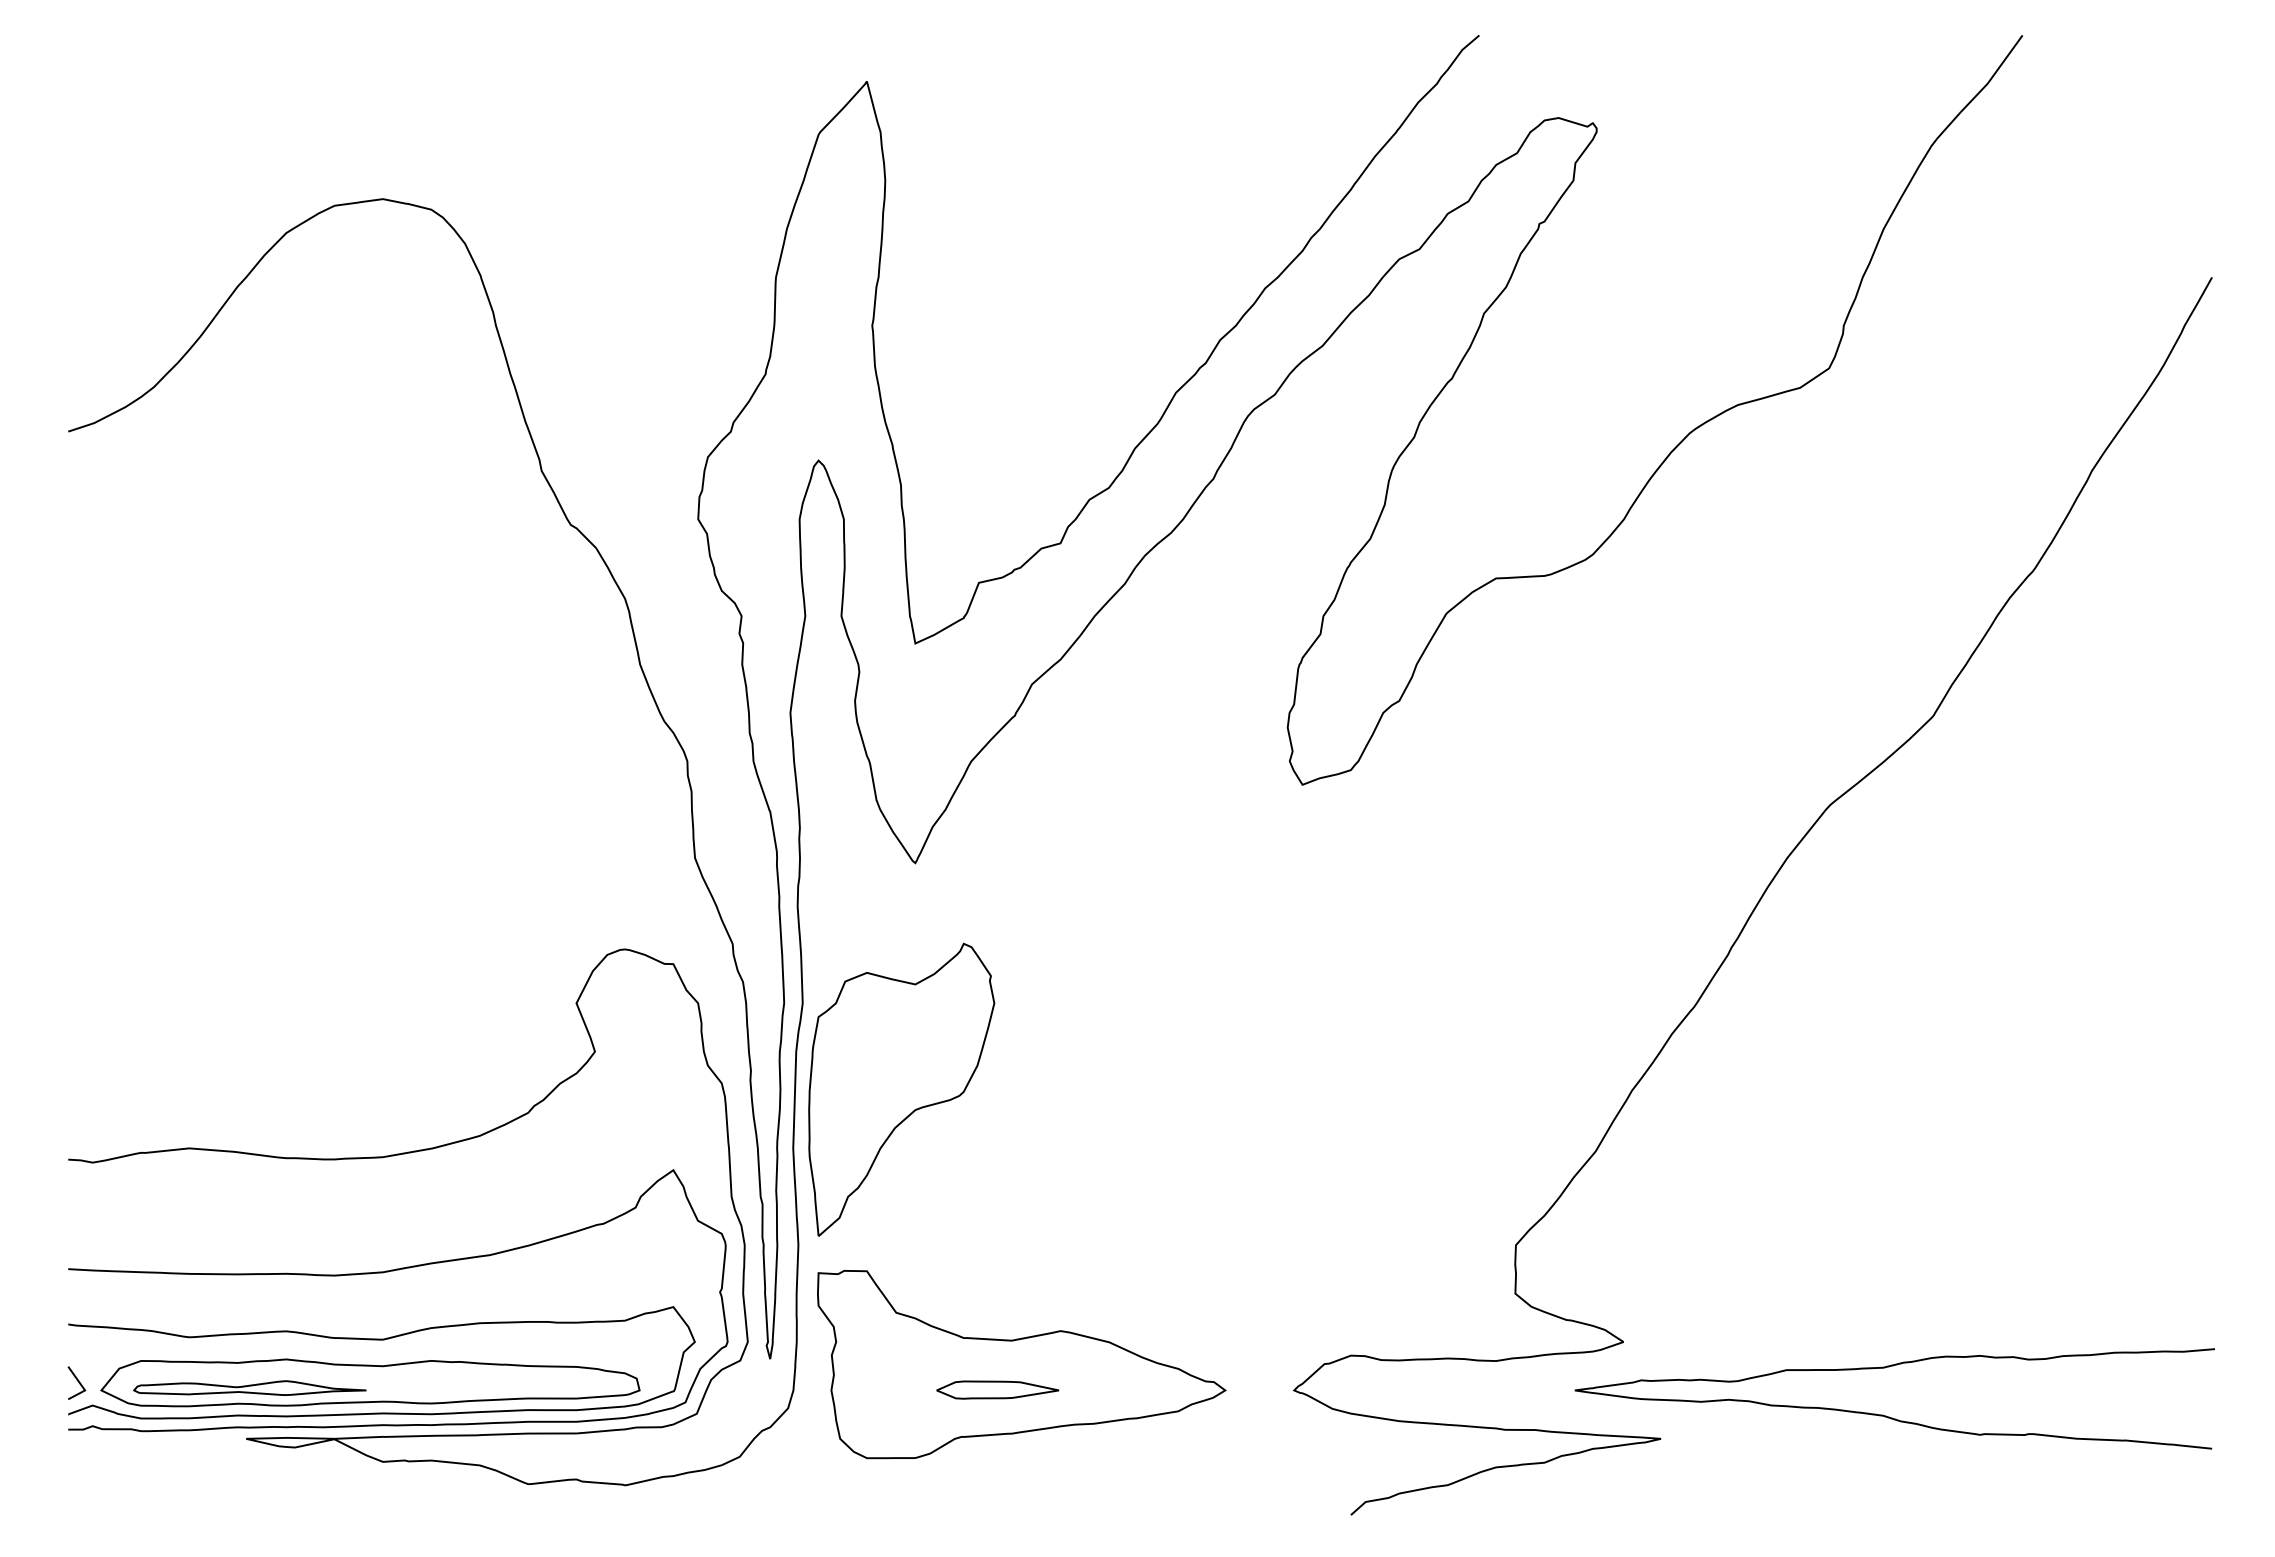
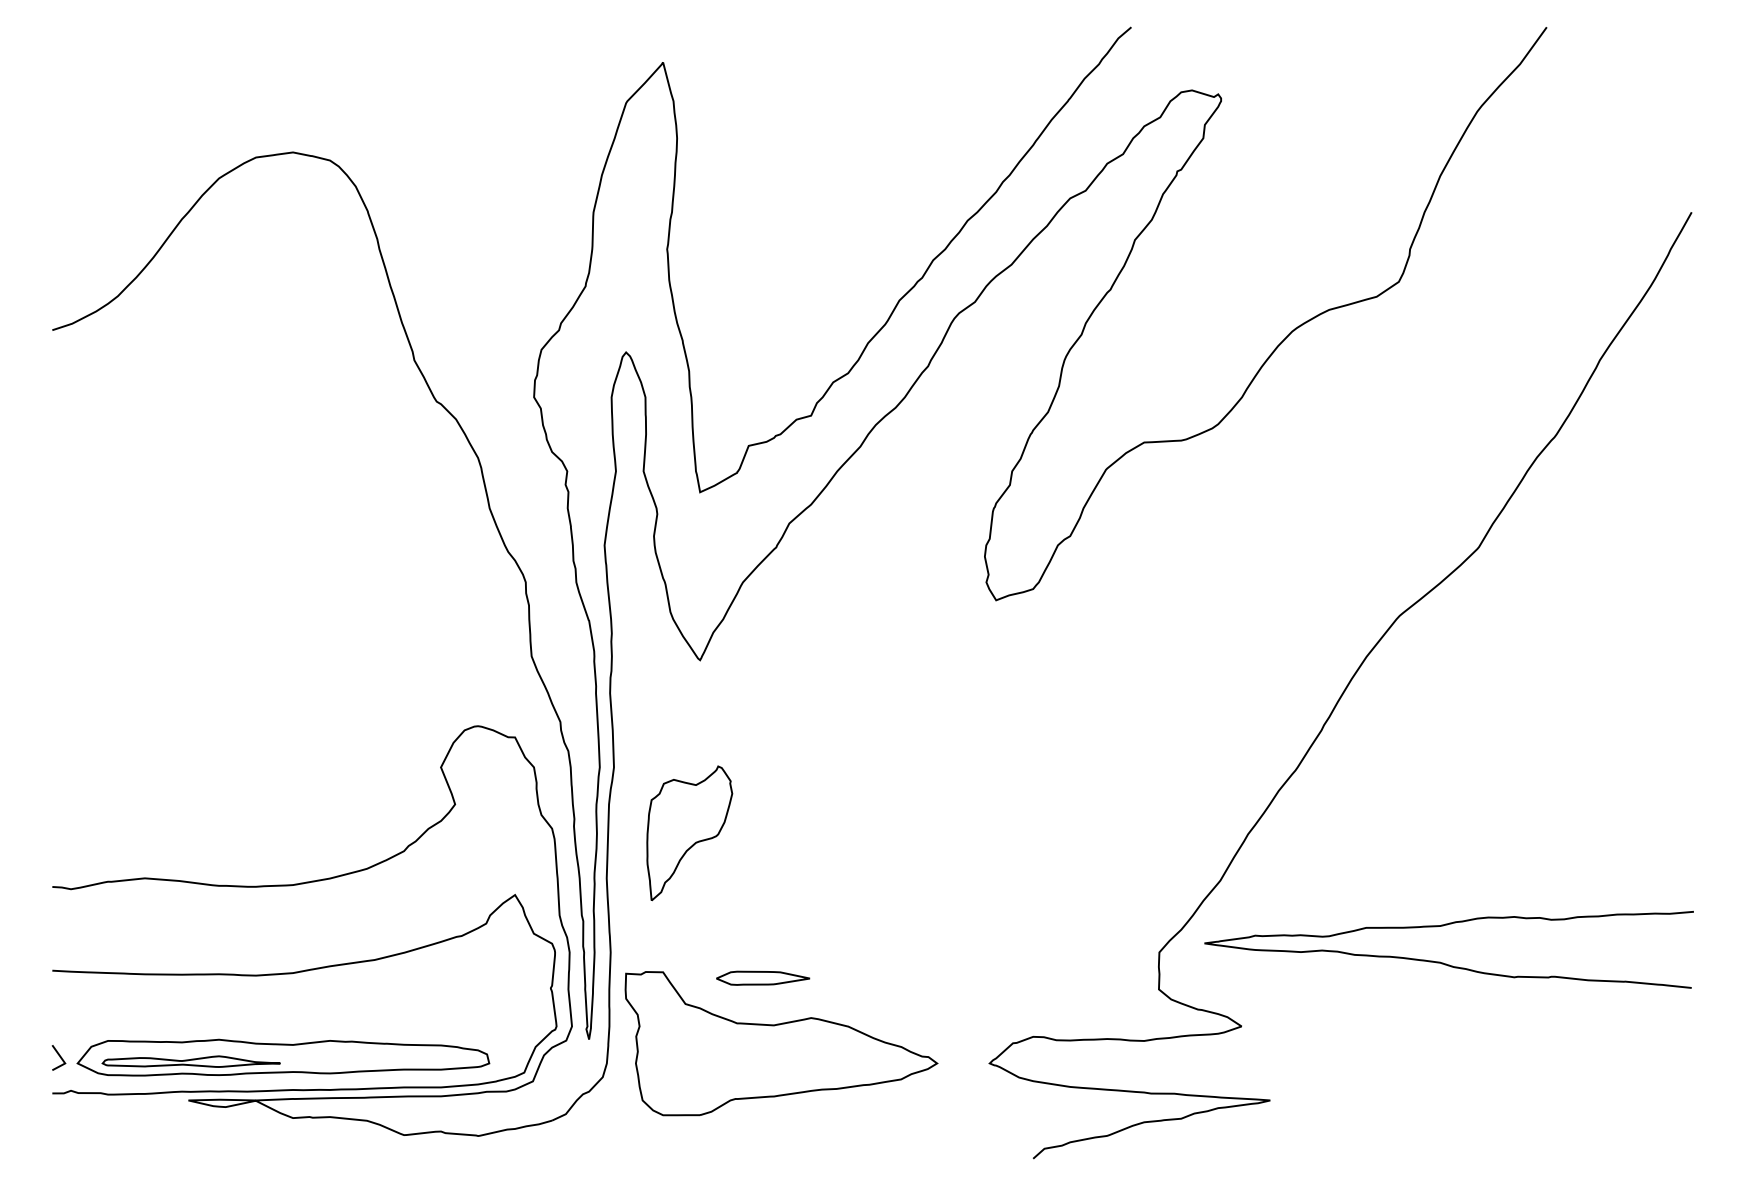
part: (901, 1089) -> (689, 833), size x0.6
curve: (381, 1340) -> (291, 1025), removed
part: (997, 1389) -> (762, 977), moved
curve: (1889, 1416) -> (1445, 963), moved

